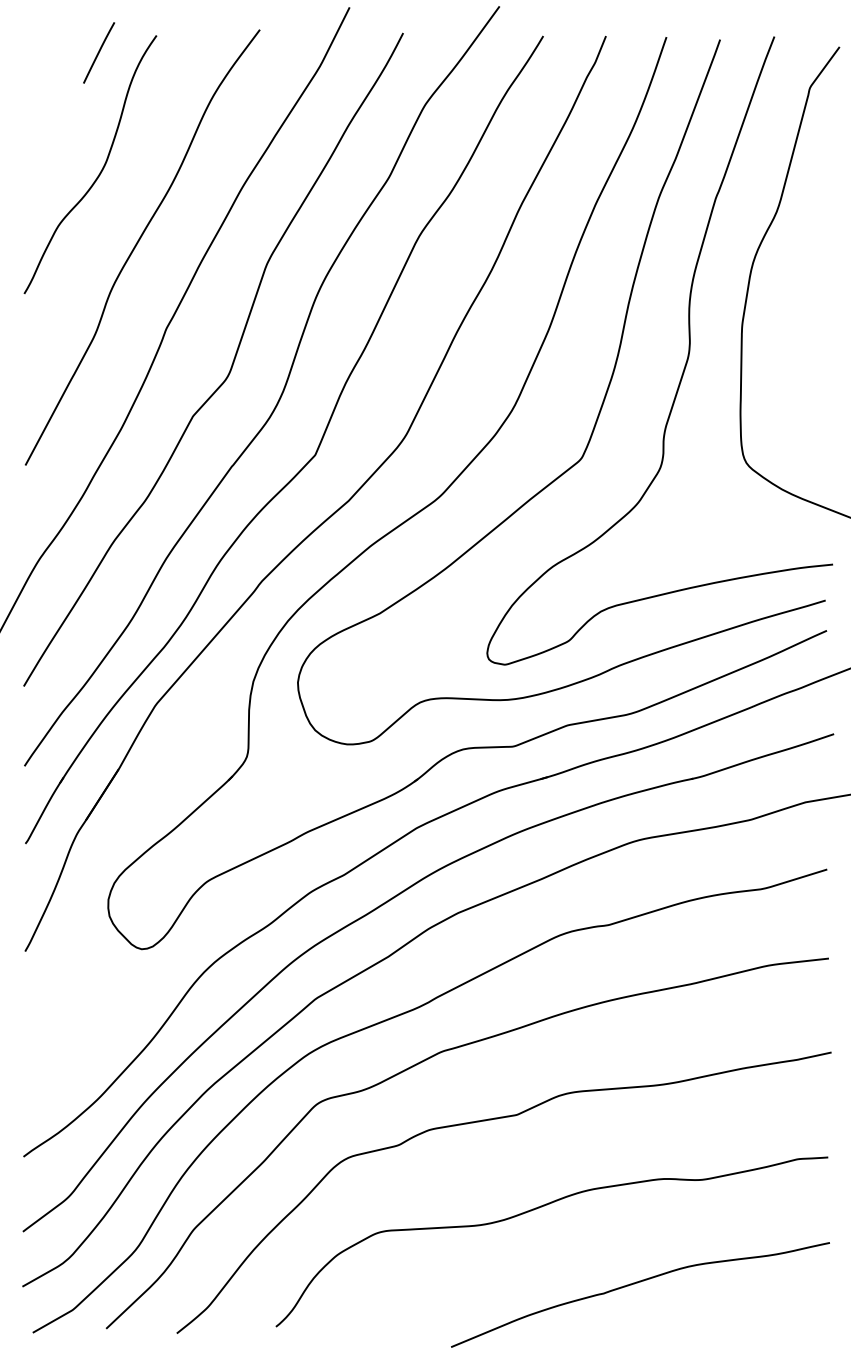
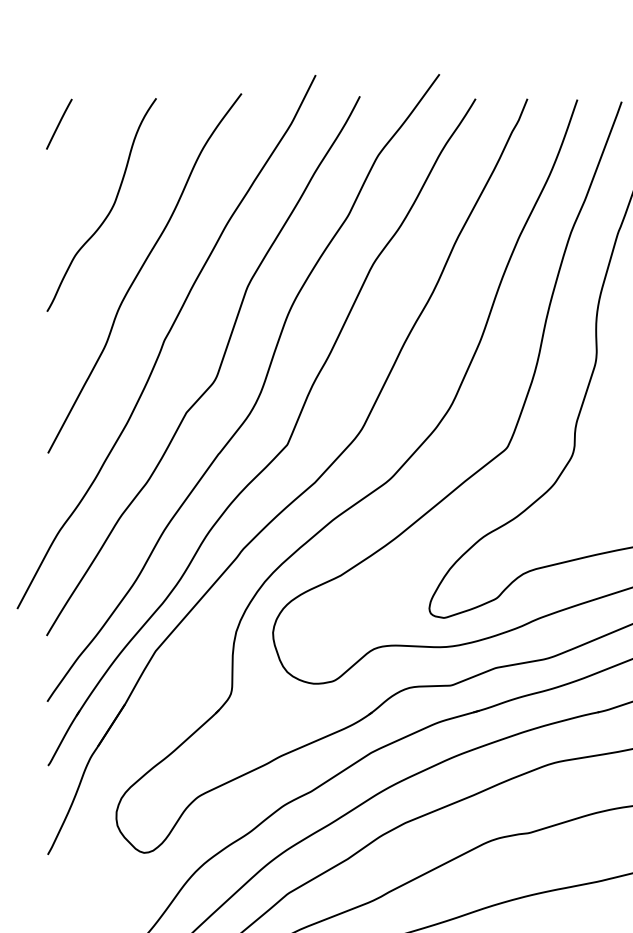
line: (98, 52) -> (58, 123), moved

